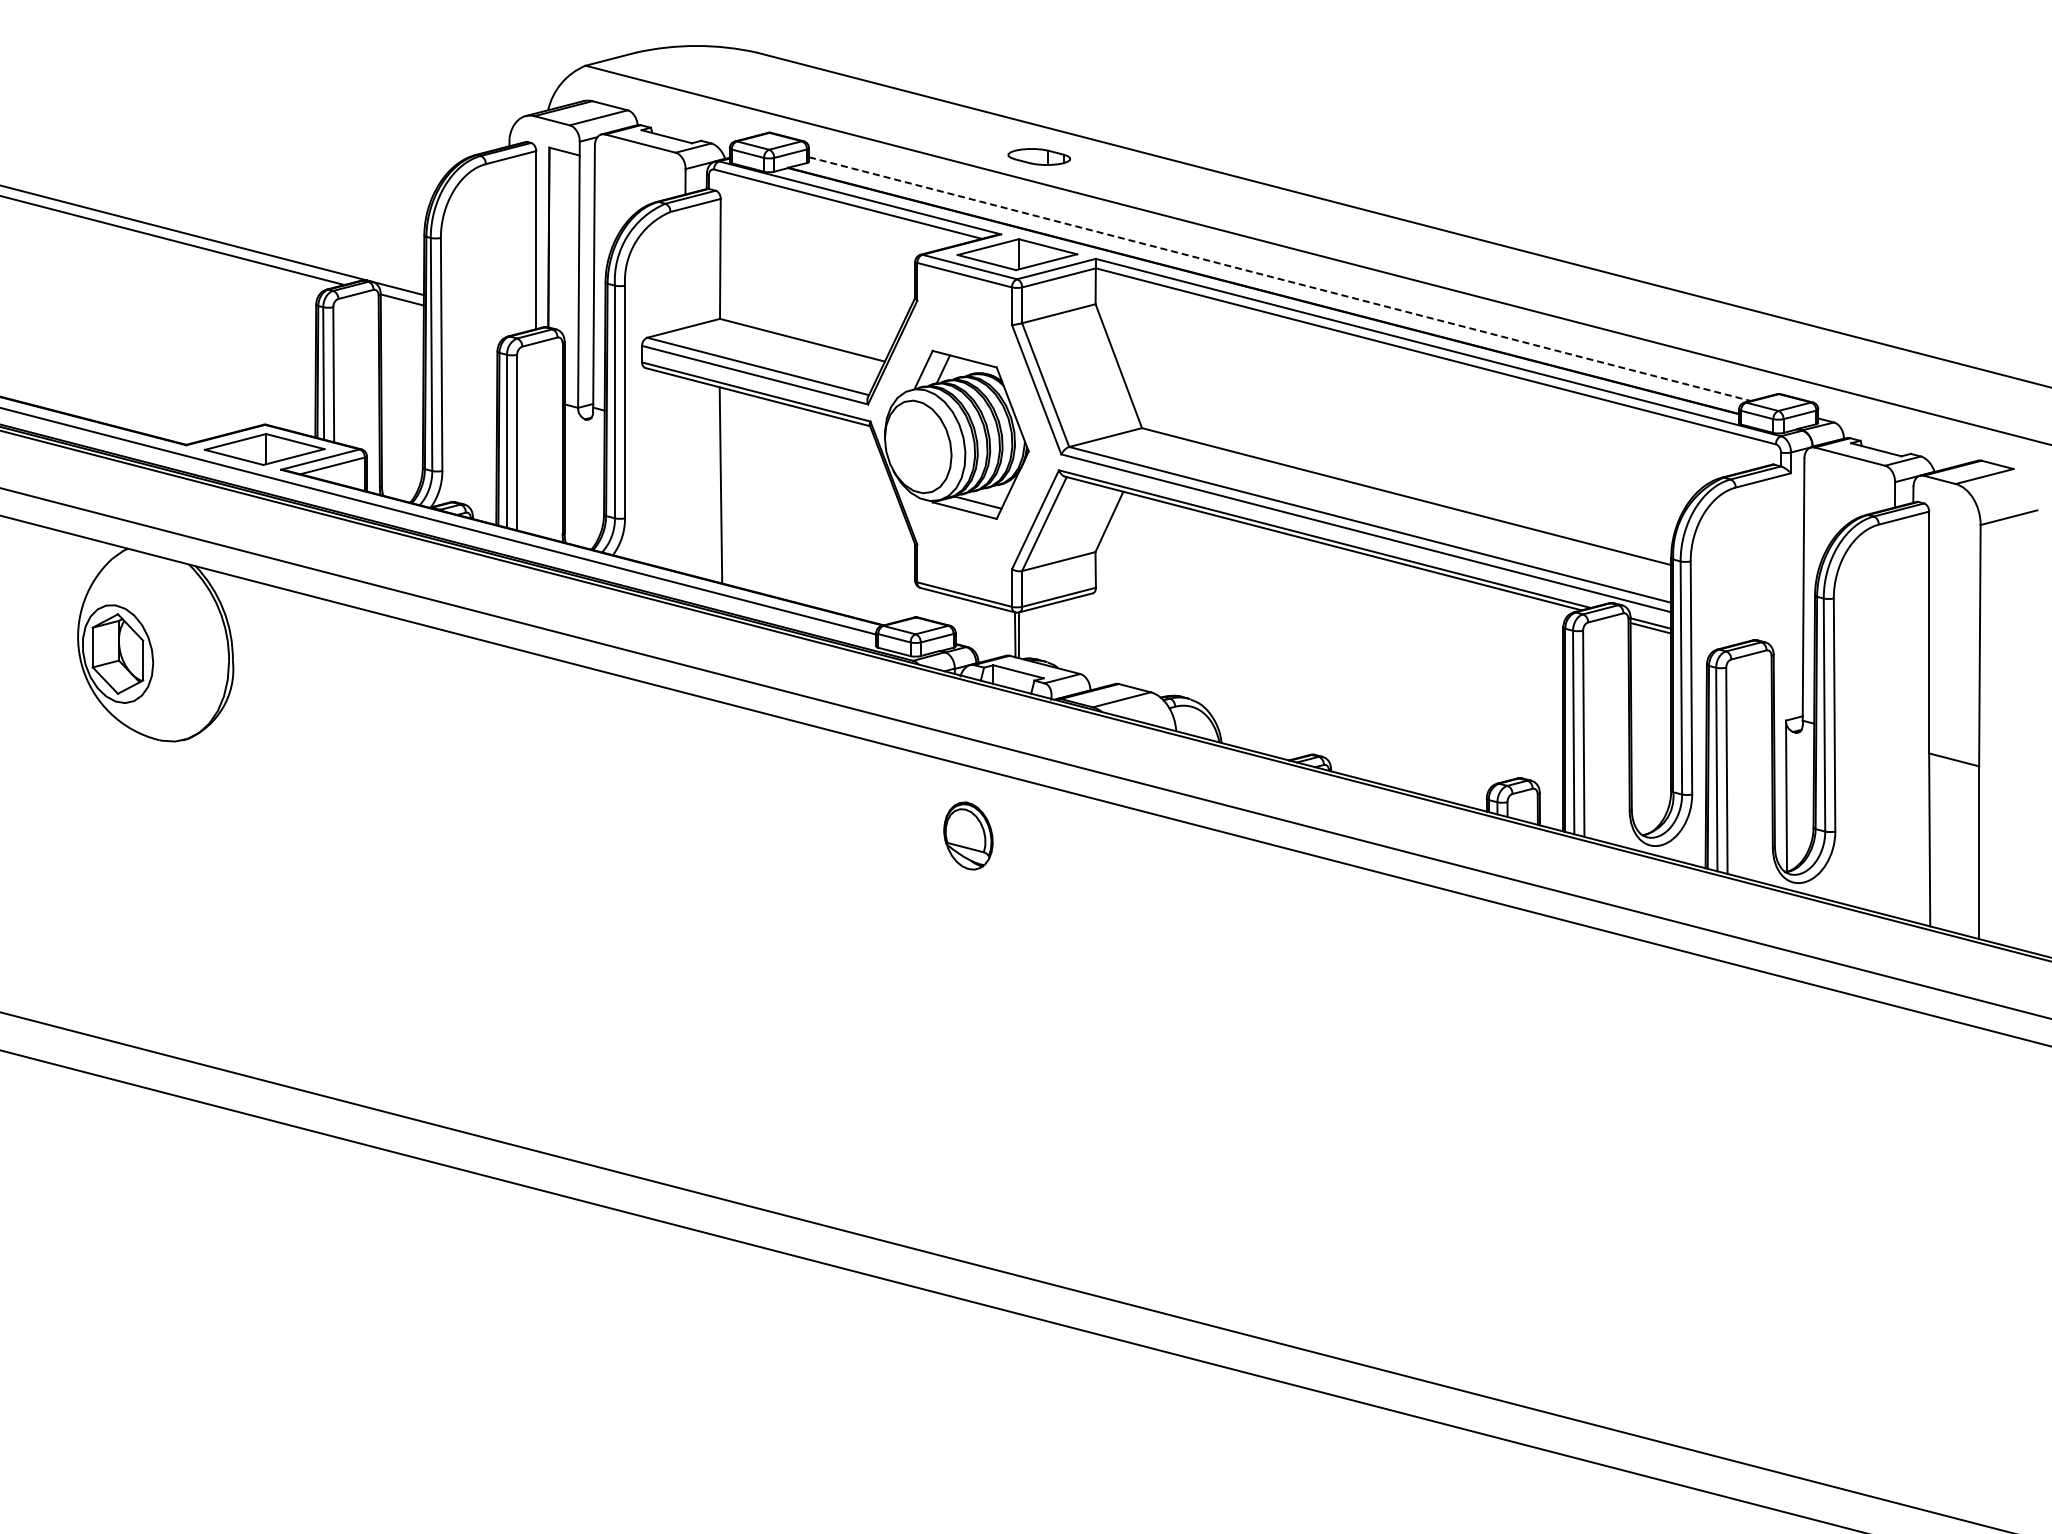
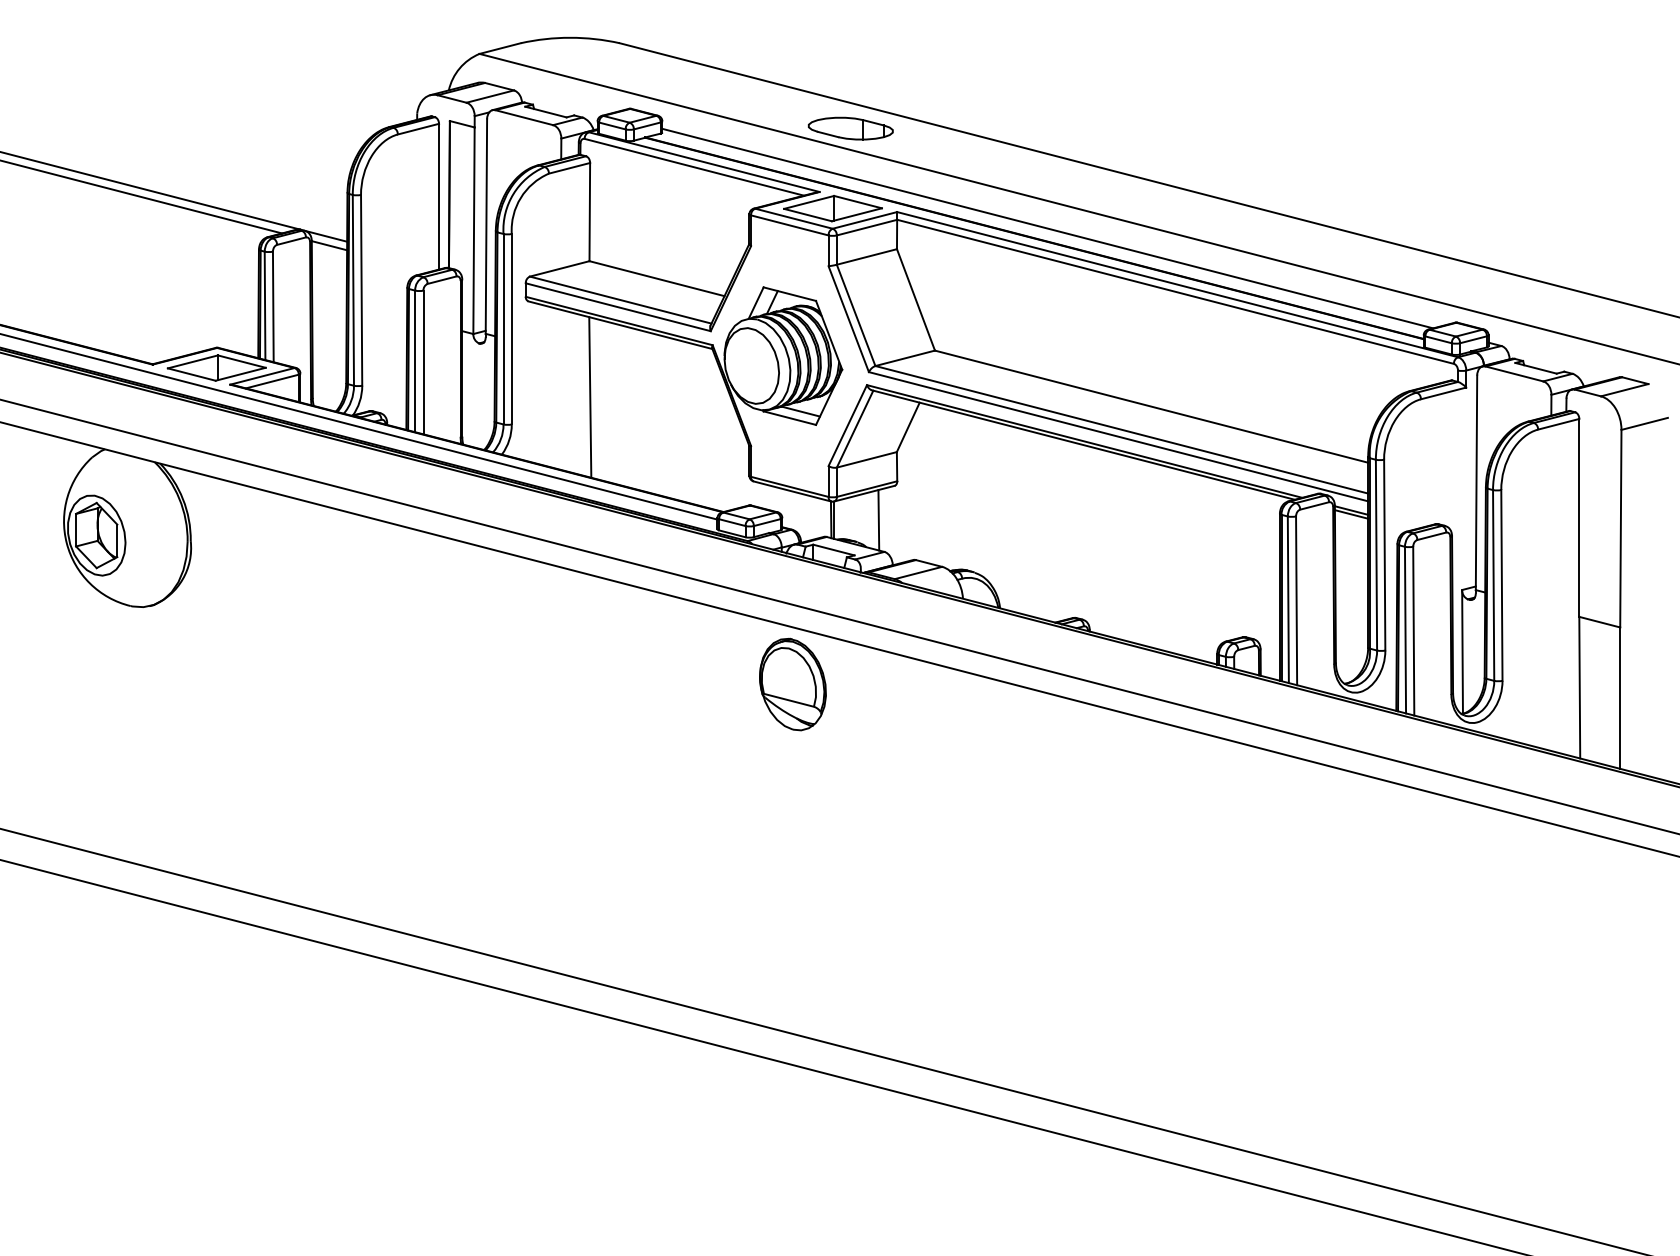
part: (1039, 156) -> (851, 128), size x1.67
line: (1280, 279) -> (1048, 228), dashed -> solid
line: (1072, 635) -> (878, 520), added
part: (968, 835) -> (792, 684), size x1.67

